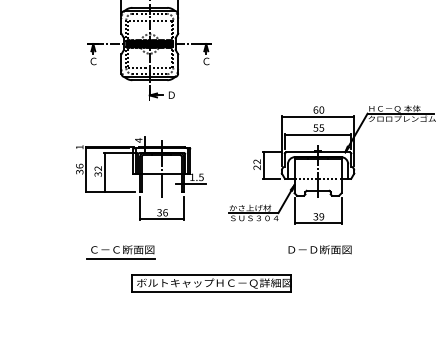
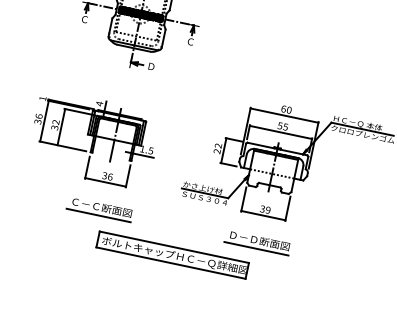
part: (141, 178) -> (94, 140), moved
part: (120, 252) -> (99, 209), moved
line: (317, 258) -> (255, 248), added
part: (211, 283) -> (172, 255), moved

